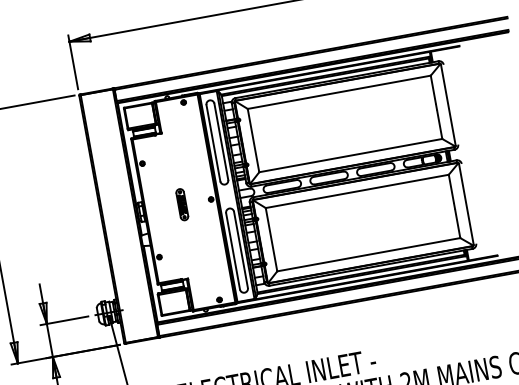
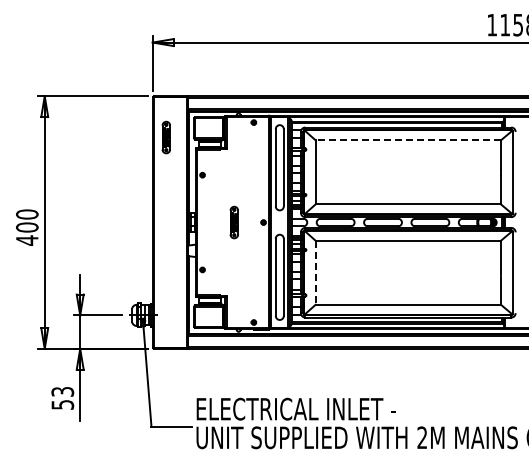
line: (339, 92) -> (408, 140), solid -> dashed
part: (99, 133) -> (165, 137), added
line: (271, 240) -> (315, 273), solid -> dashed

